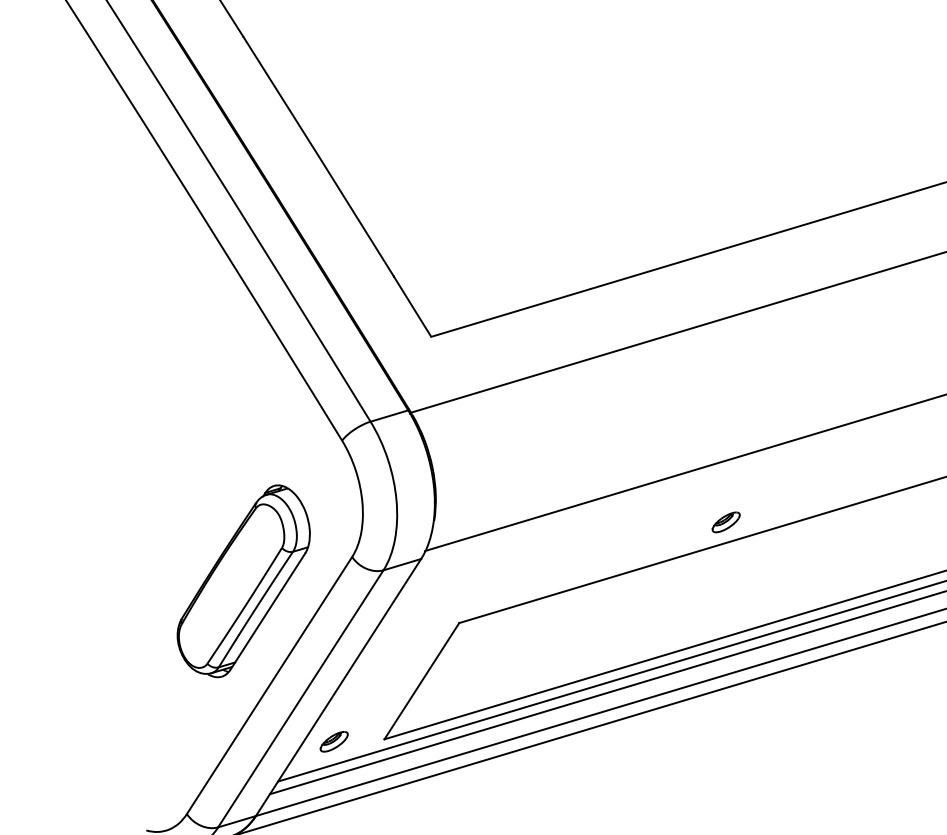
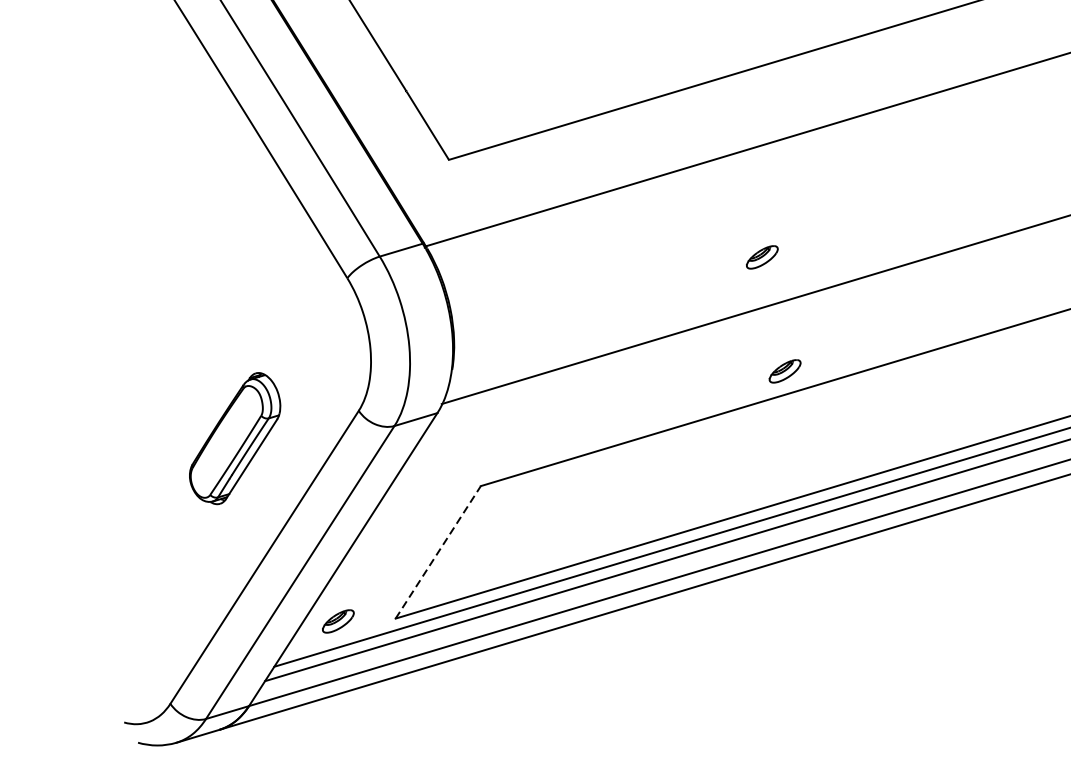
part: (705, 422) -> (761, 257), added
part: (243, 581) -> (234, 438), size x0.6
line: (422, 680) -> (438, 551), solid -> dashed

